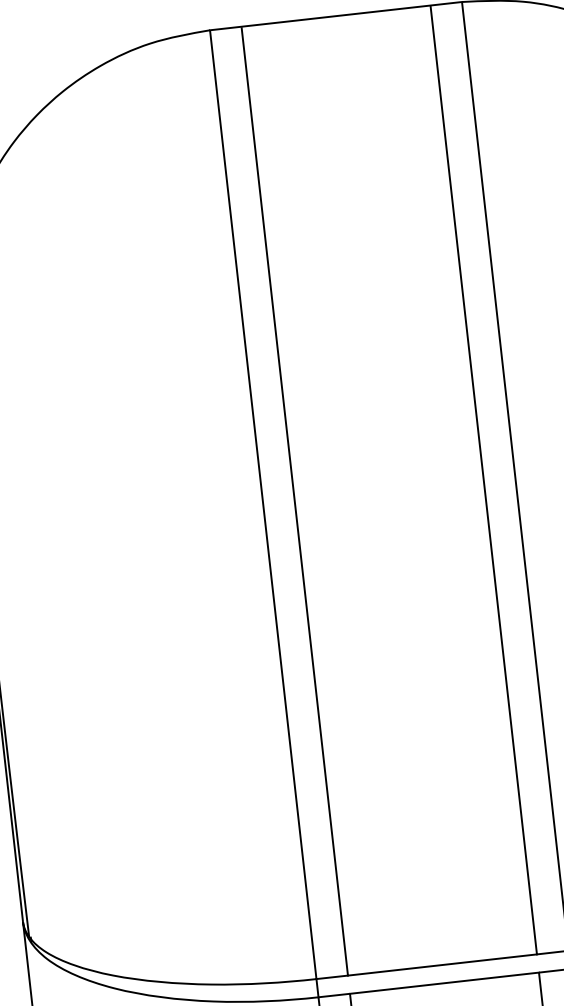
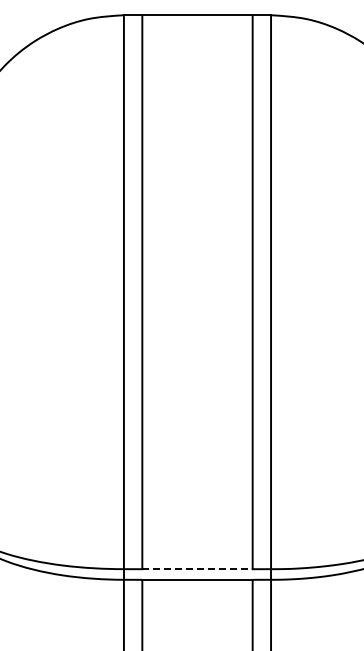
line: (442, 965) -> (197, 569), solid -> dashed

